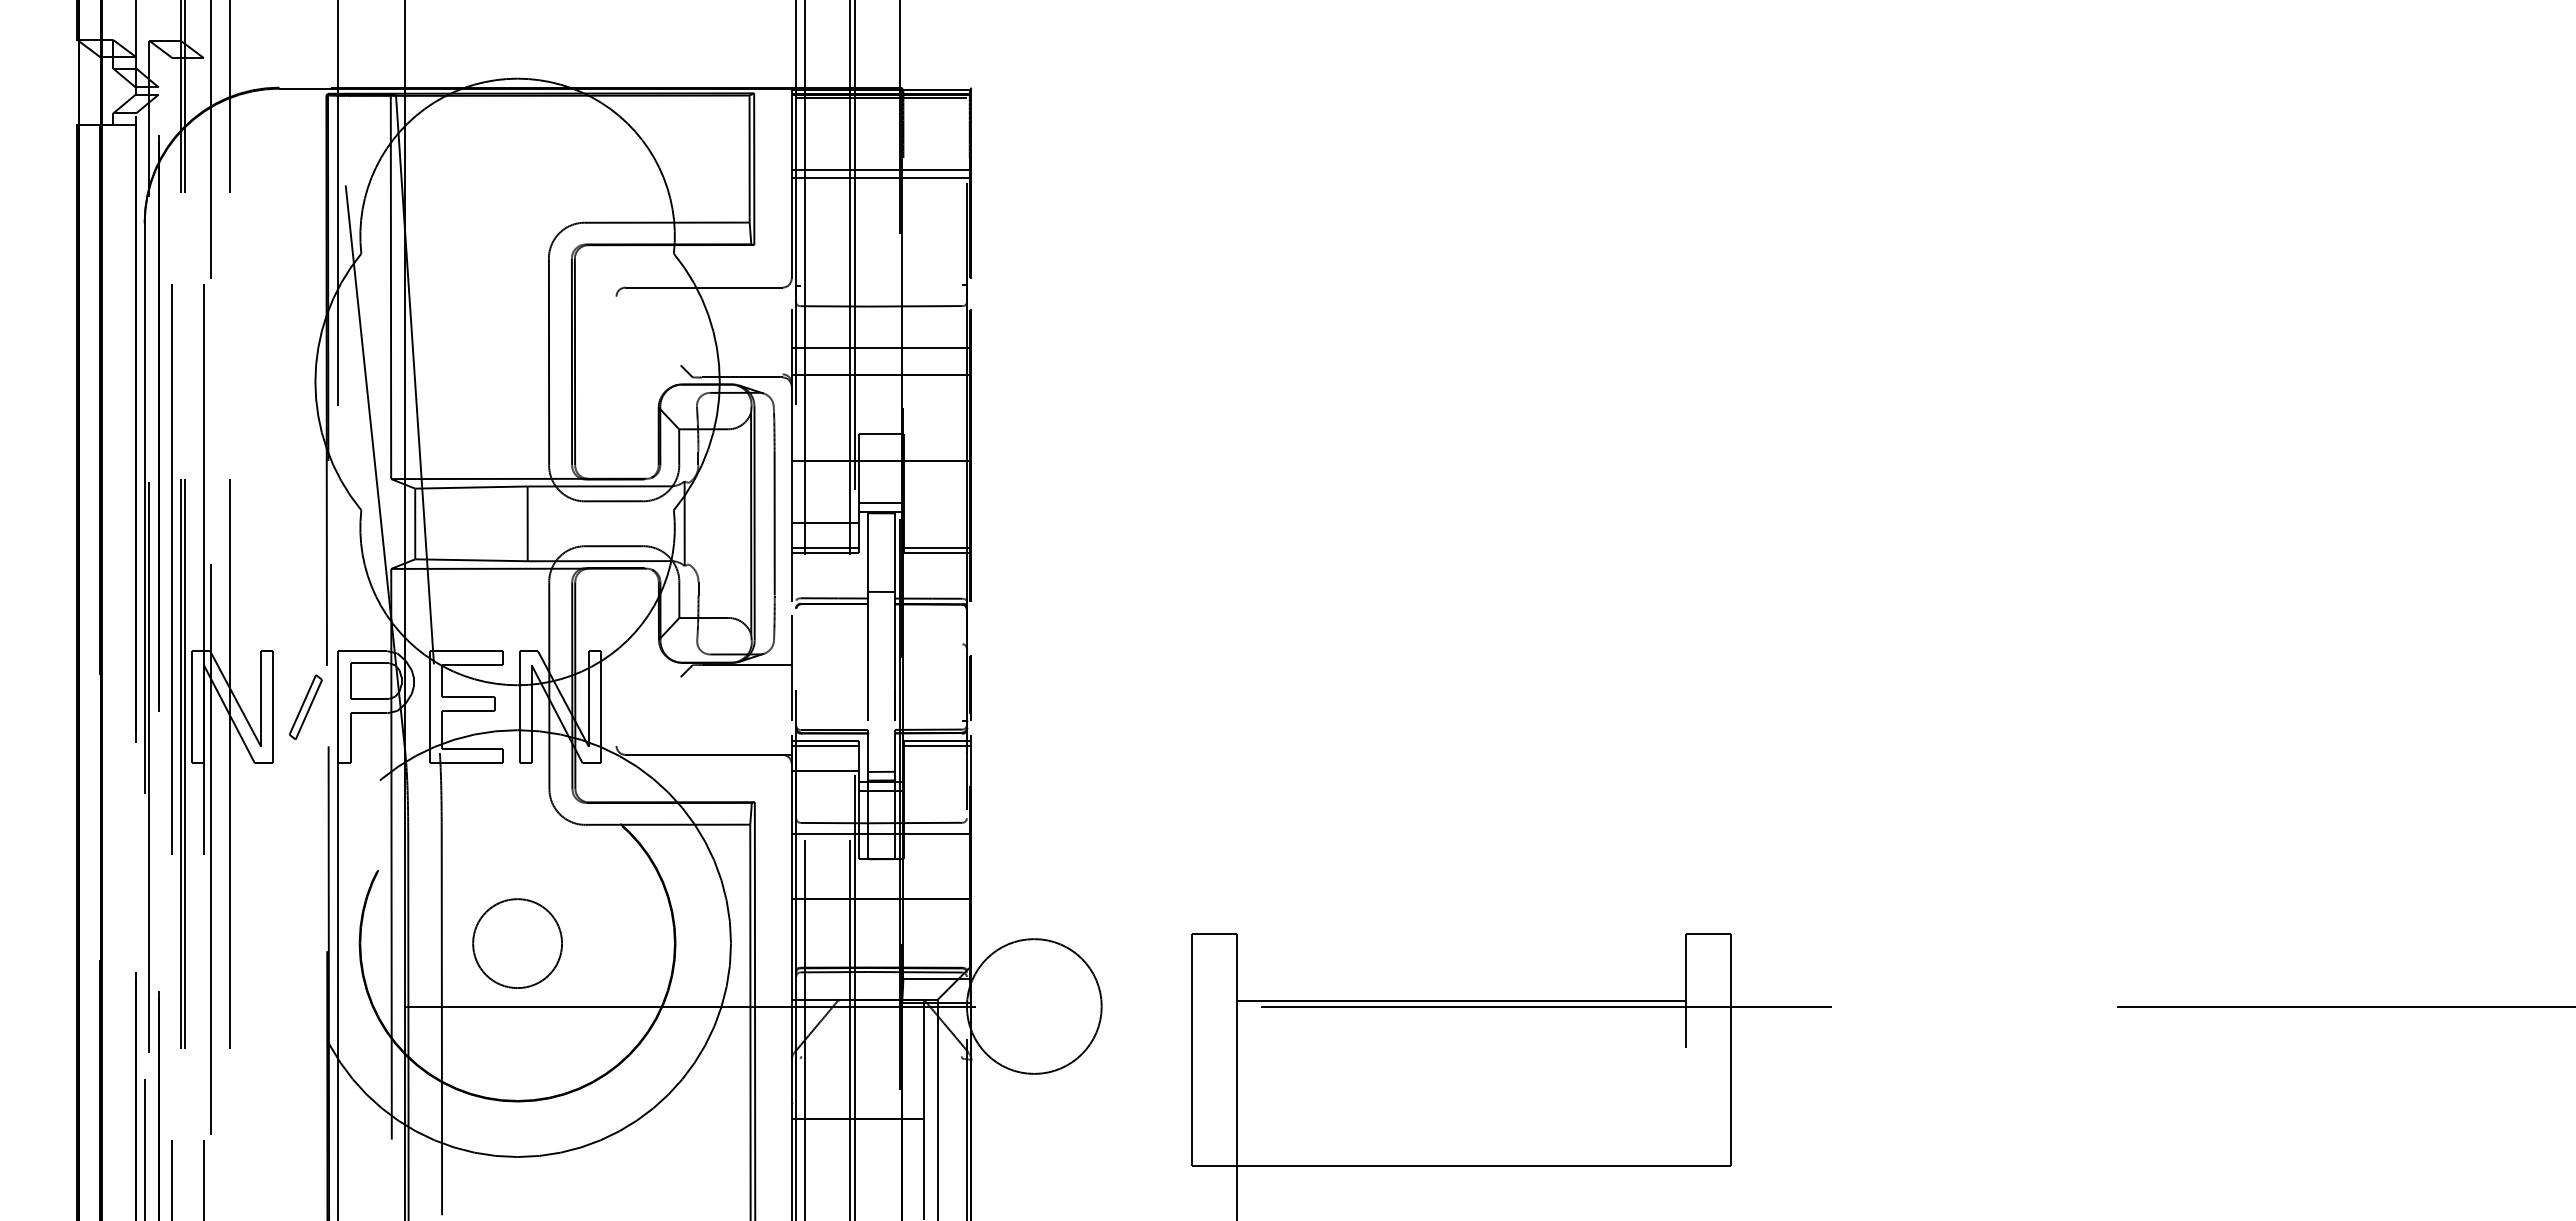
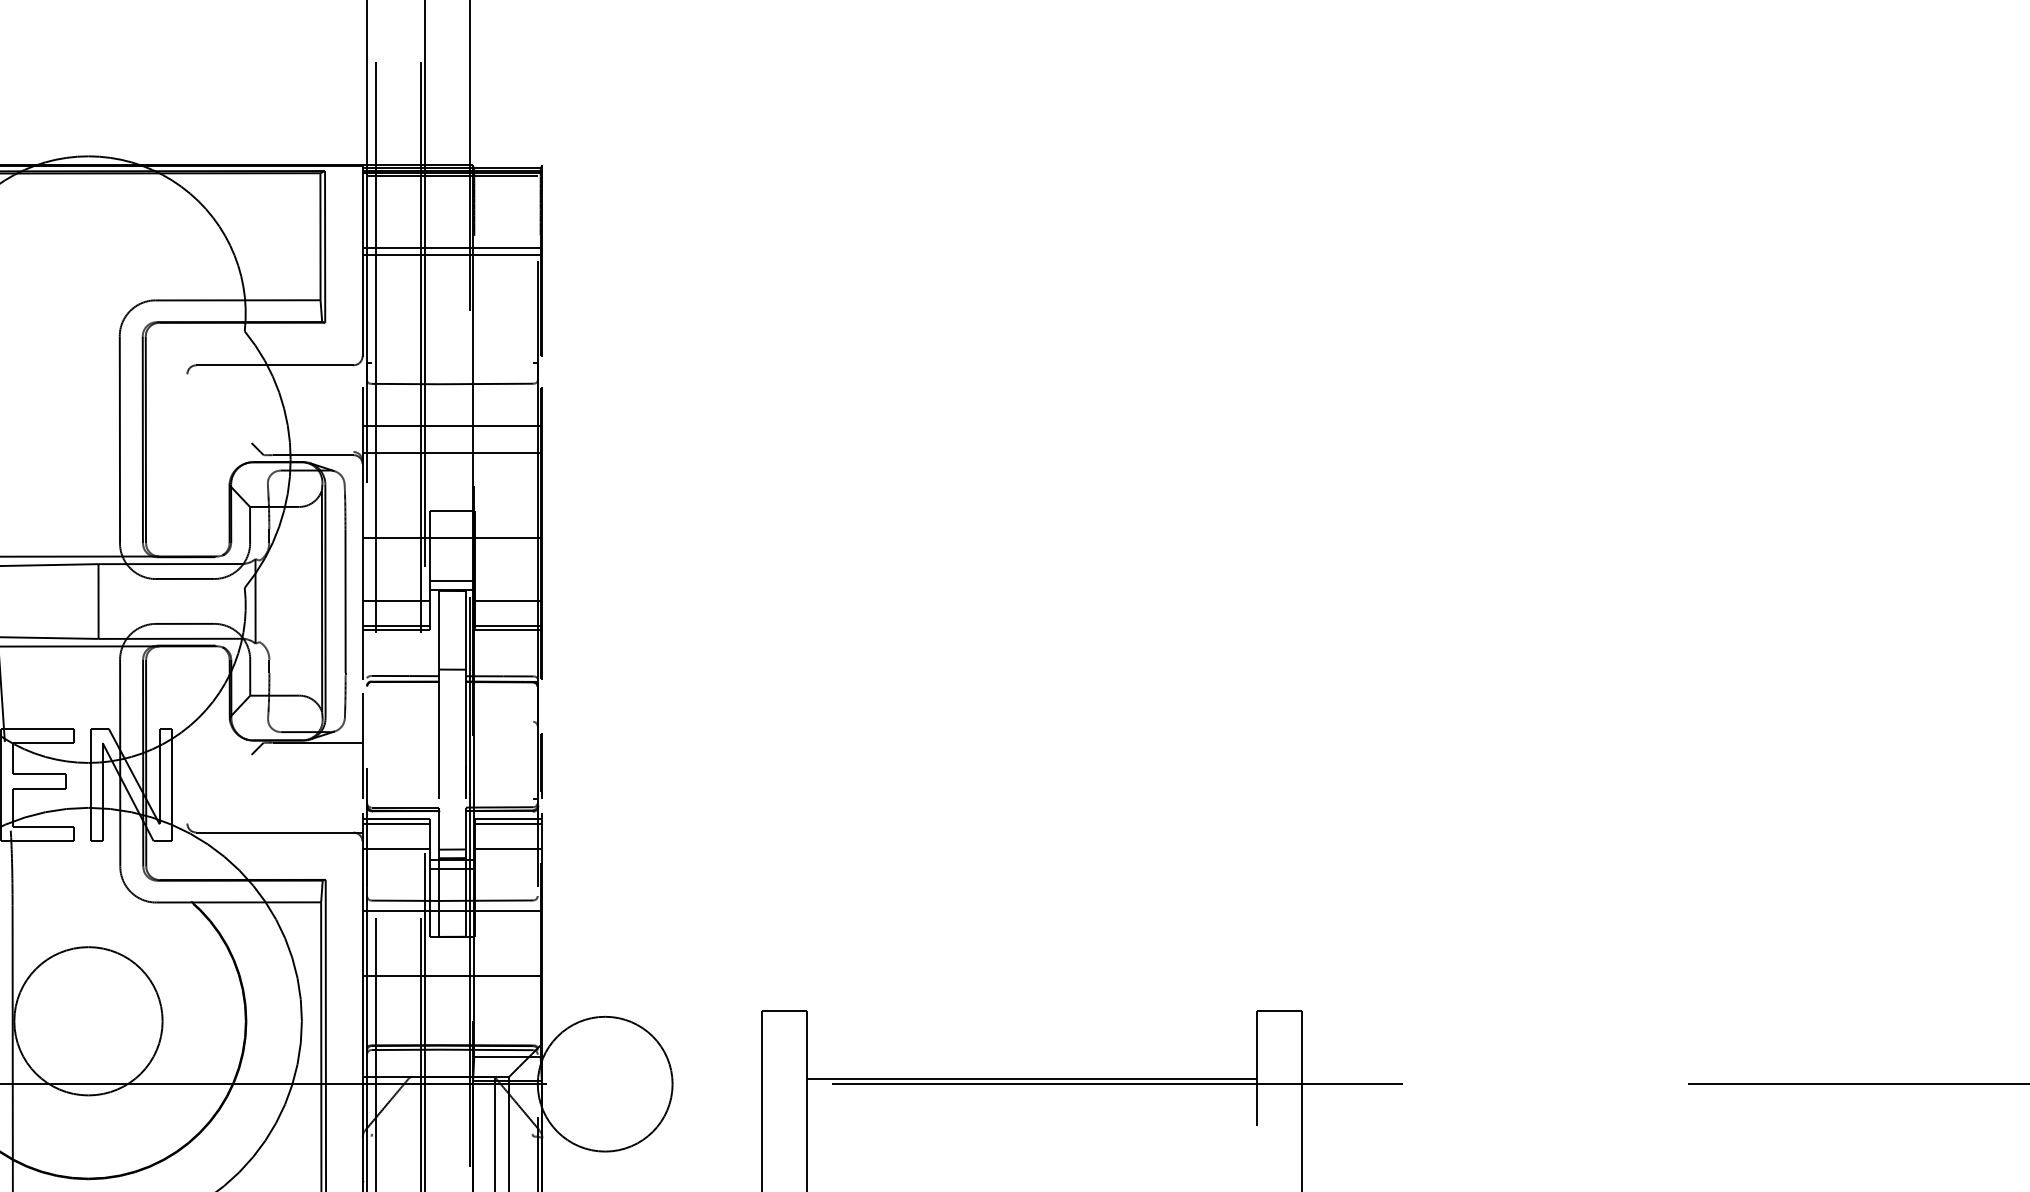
line: (937, 522) -> (508, 600), added
line: (937, 771) -> (508, 849), added
circle: (517, 943) -> (88, 1021), size x1.67

